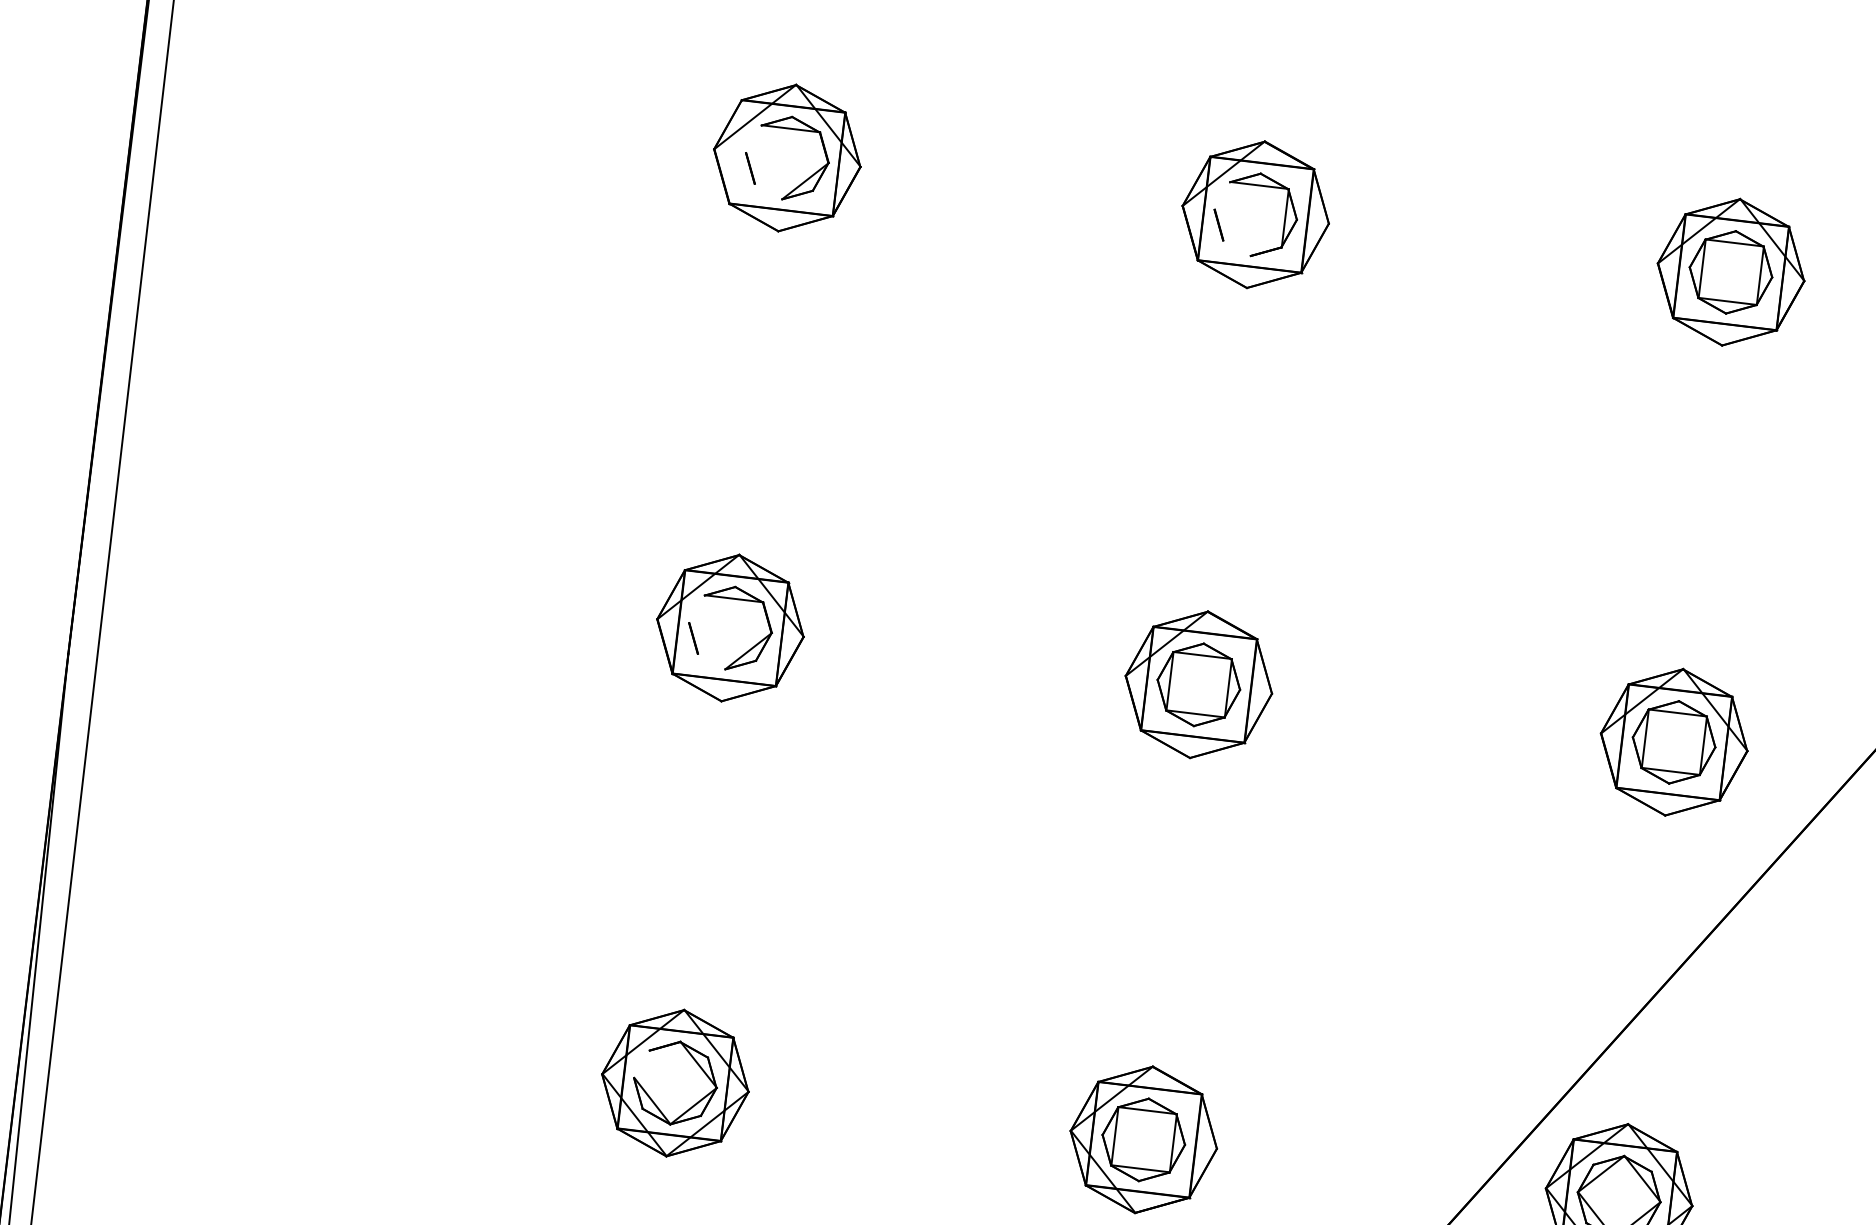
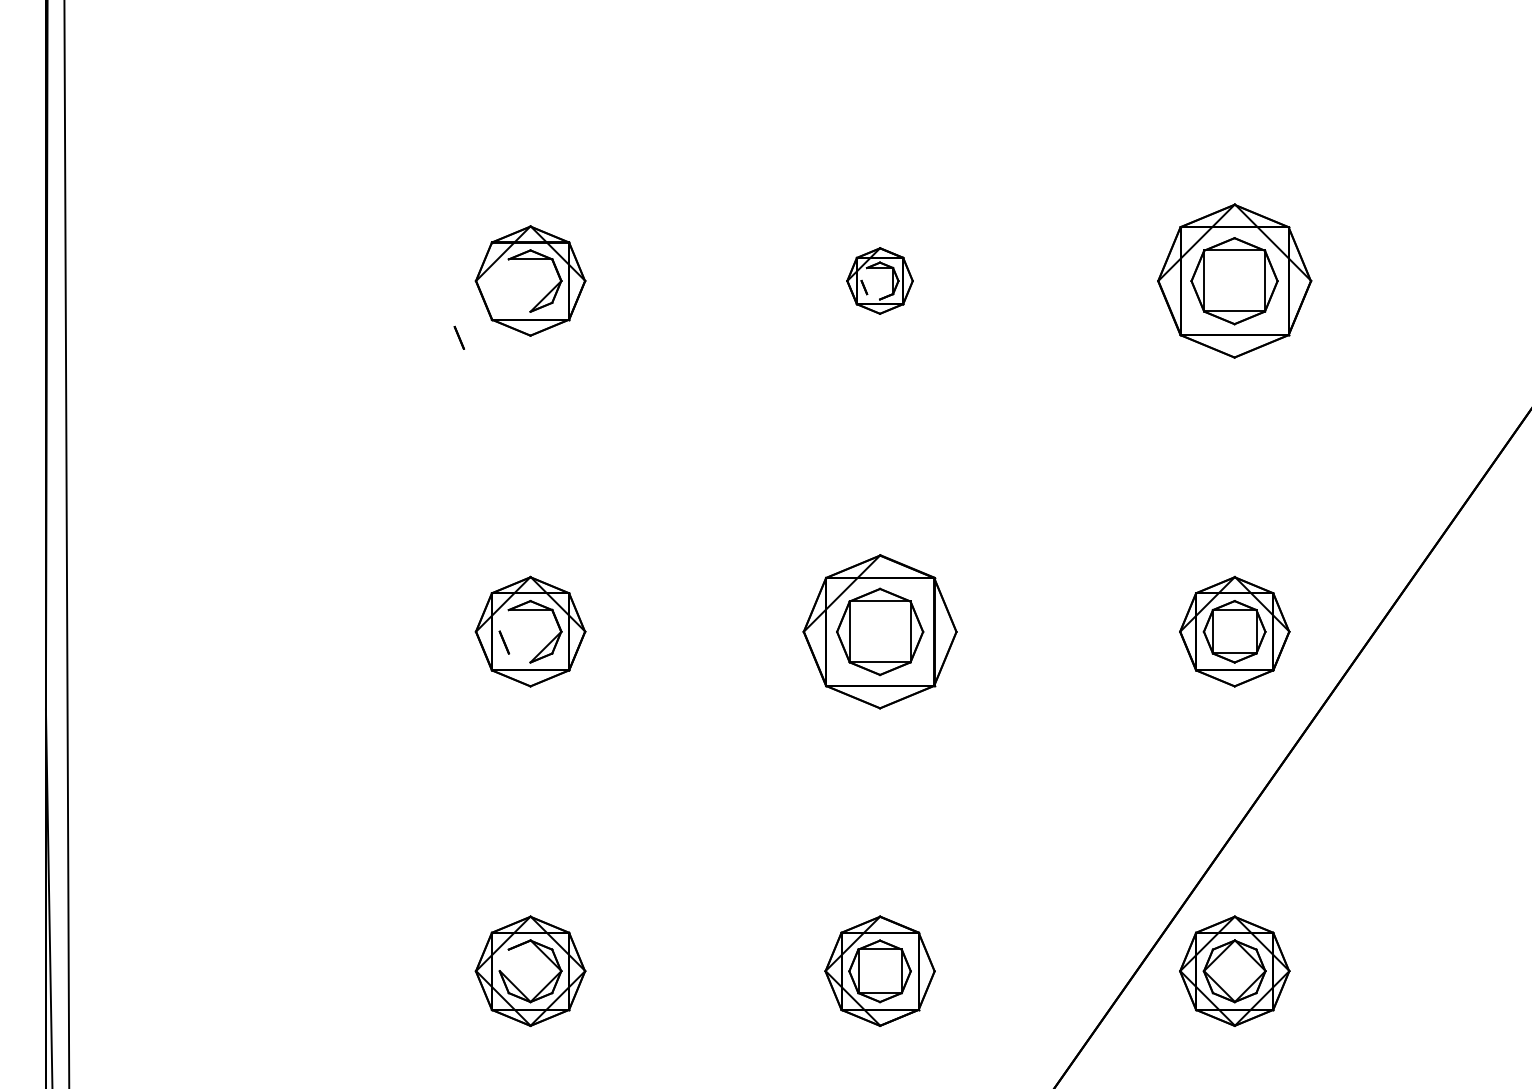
line: (749, 167) -> (458, 337), moved
part: (1255, 213) -> (879, 280), size x0.6
part: (1730, 271) -> (1234, 280), size x1.4
part: (1198, 684) -> (879, 631), size x1.4

